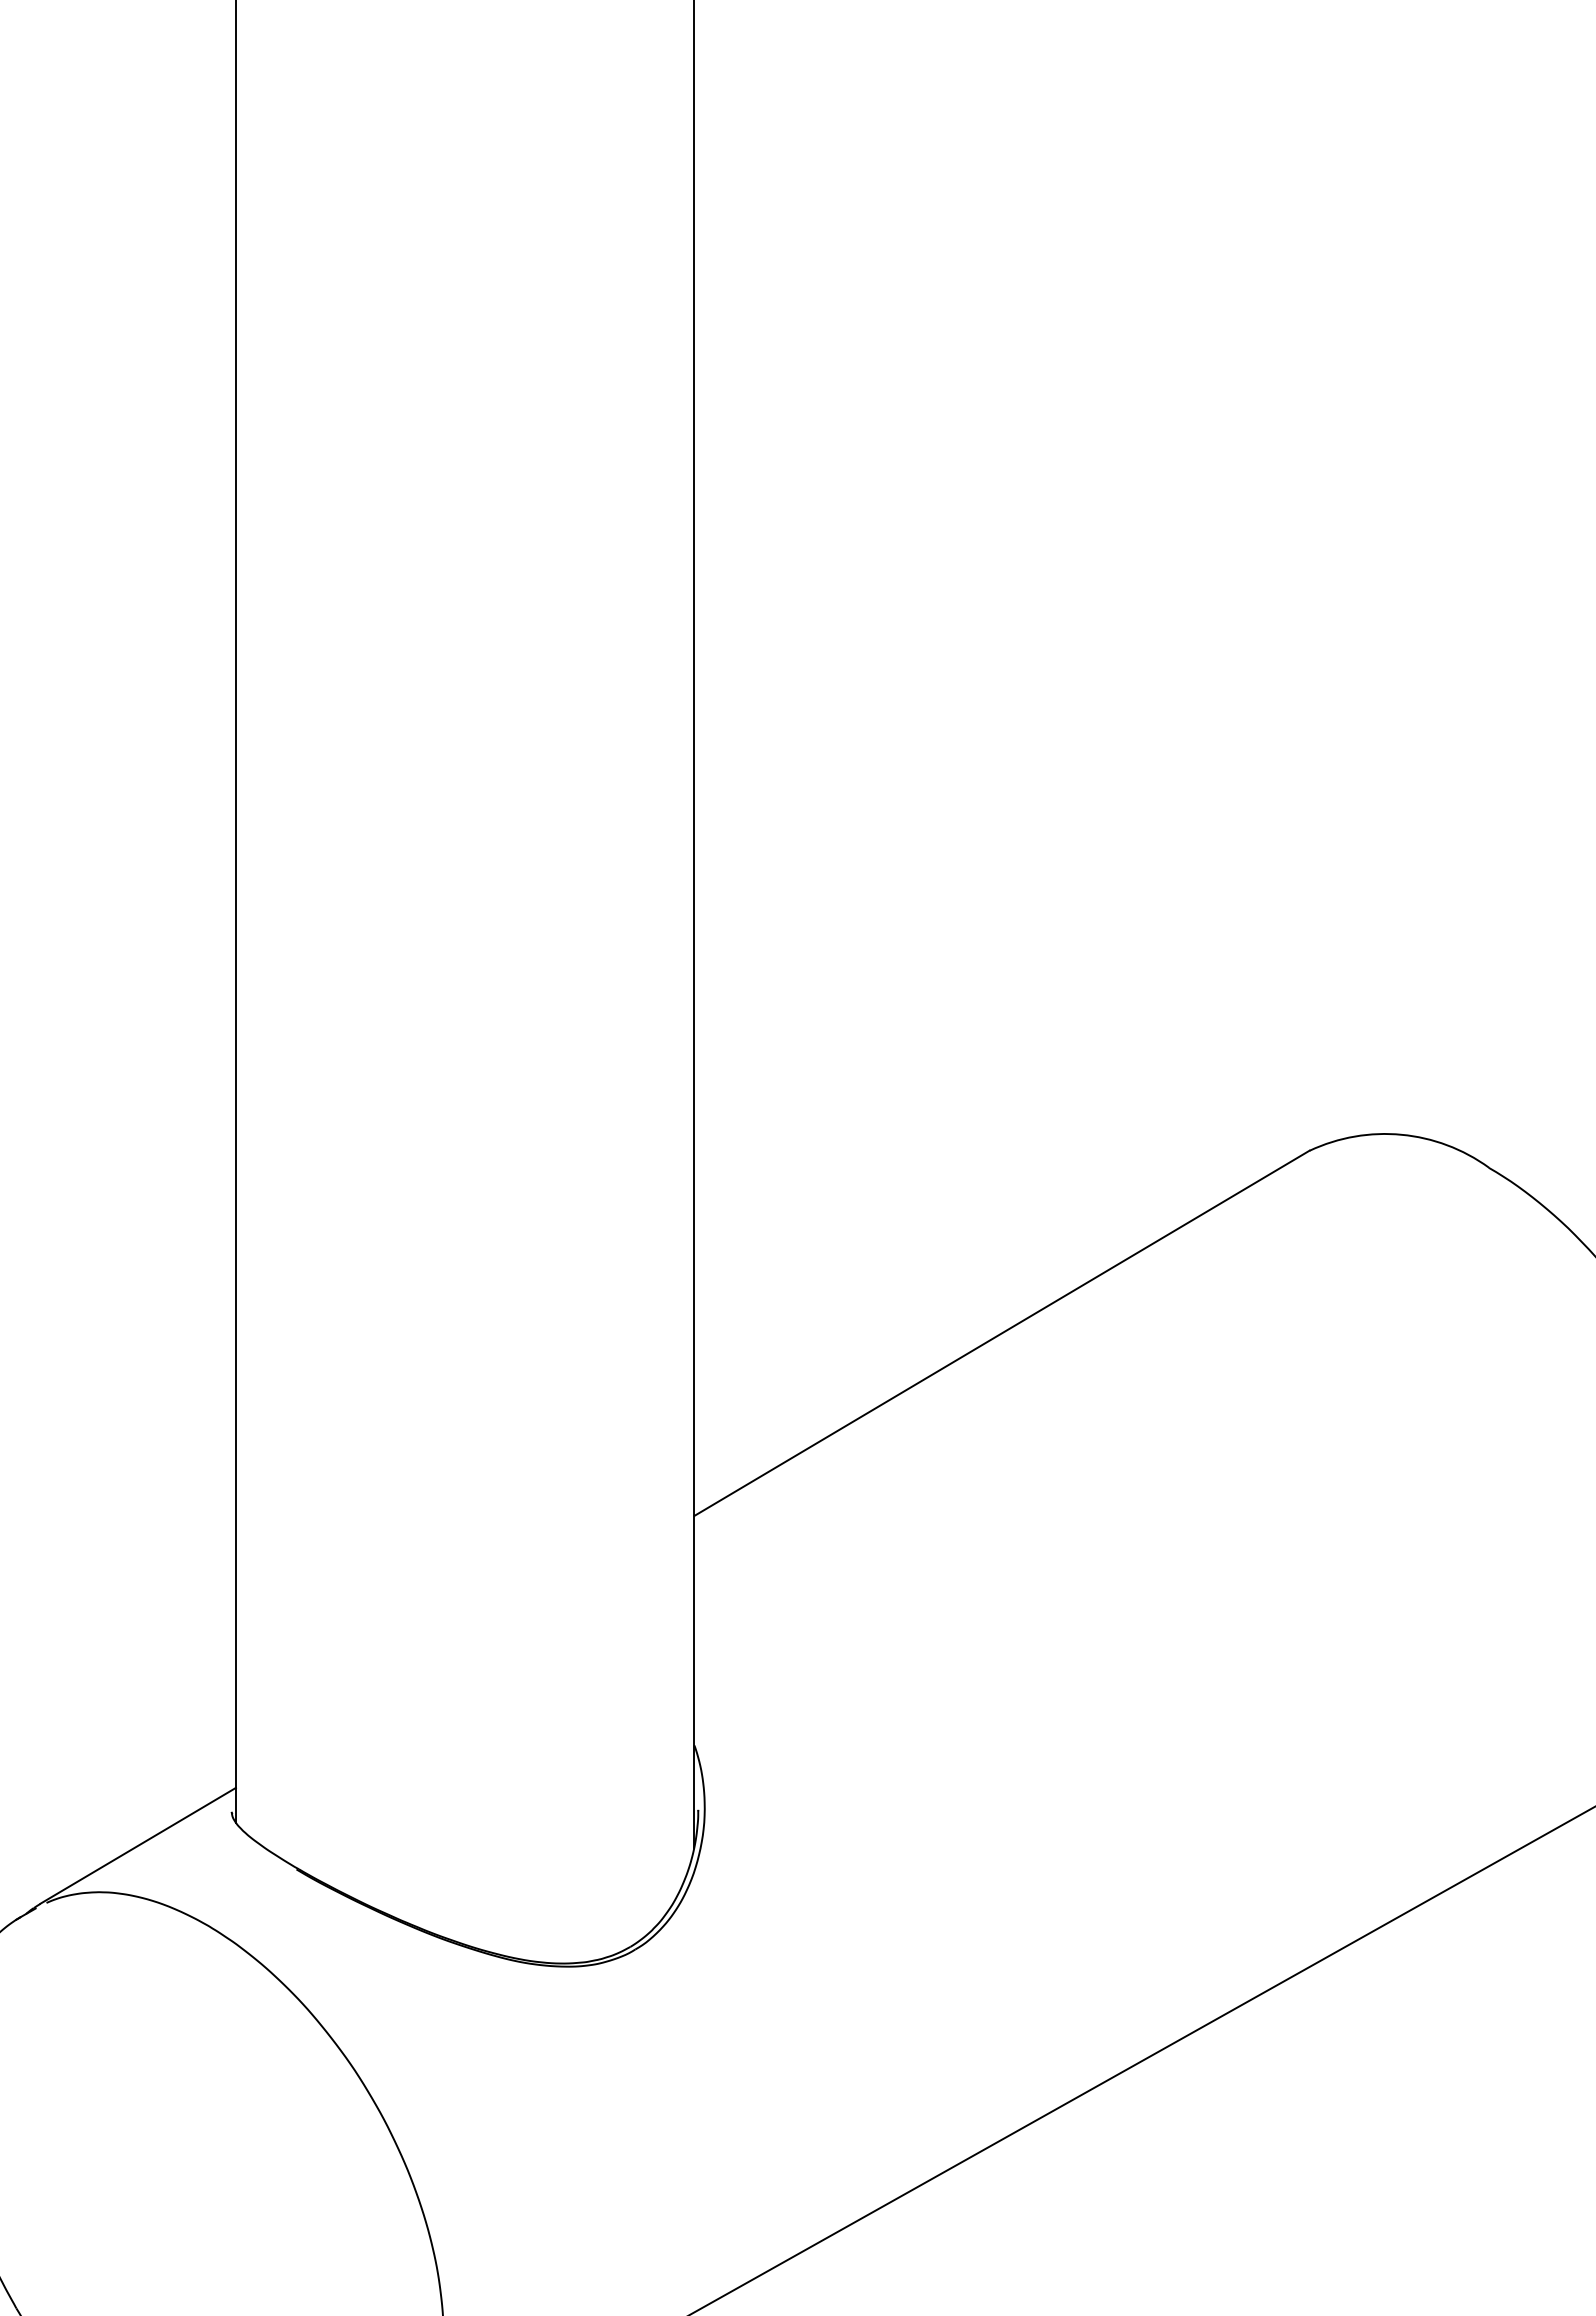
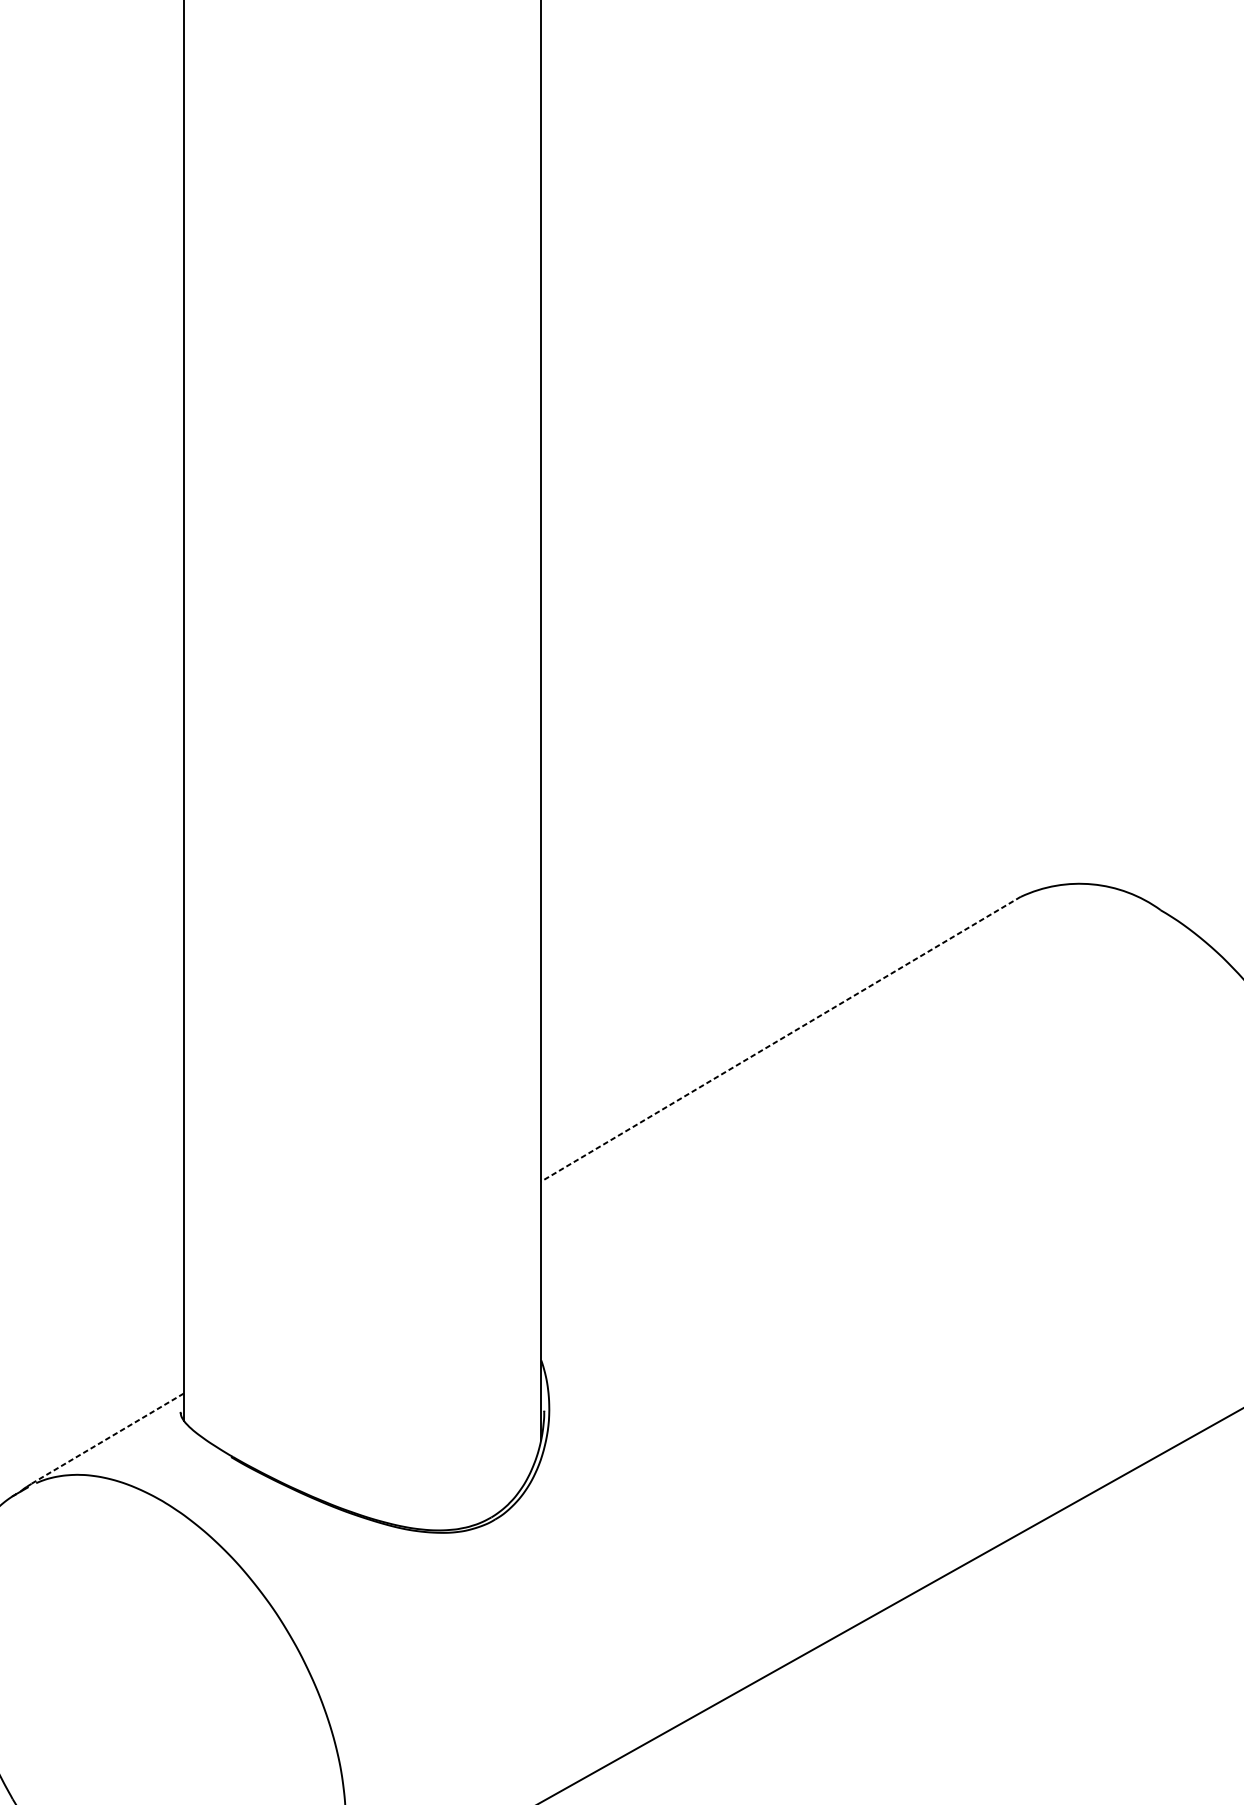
line: (1002, 1333) -> (781, 1039), solid -> dashed
line: (138, 1845) -> (107, 1438), solid -> dashed

